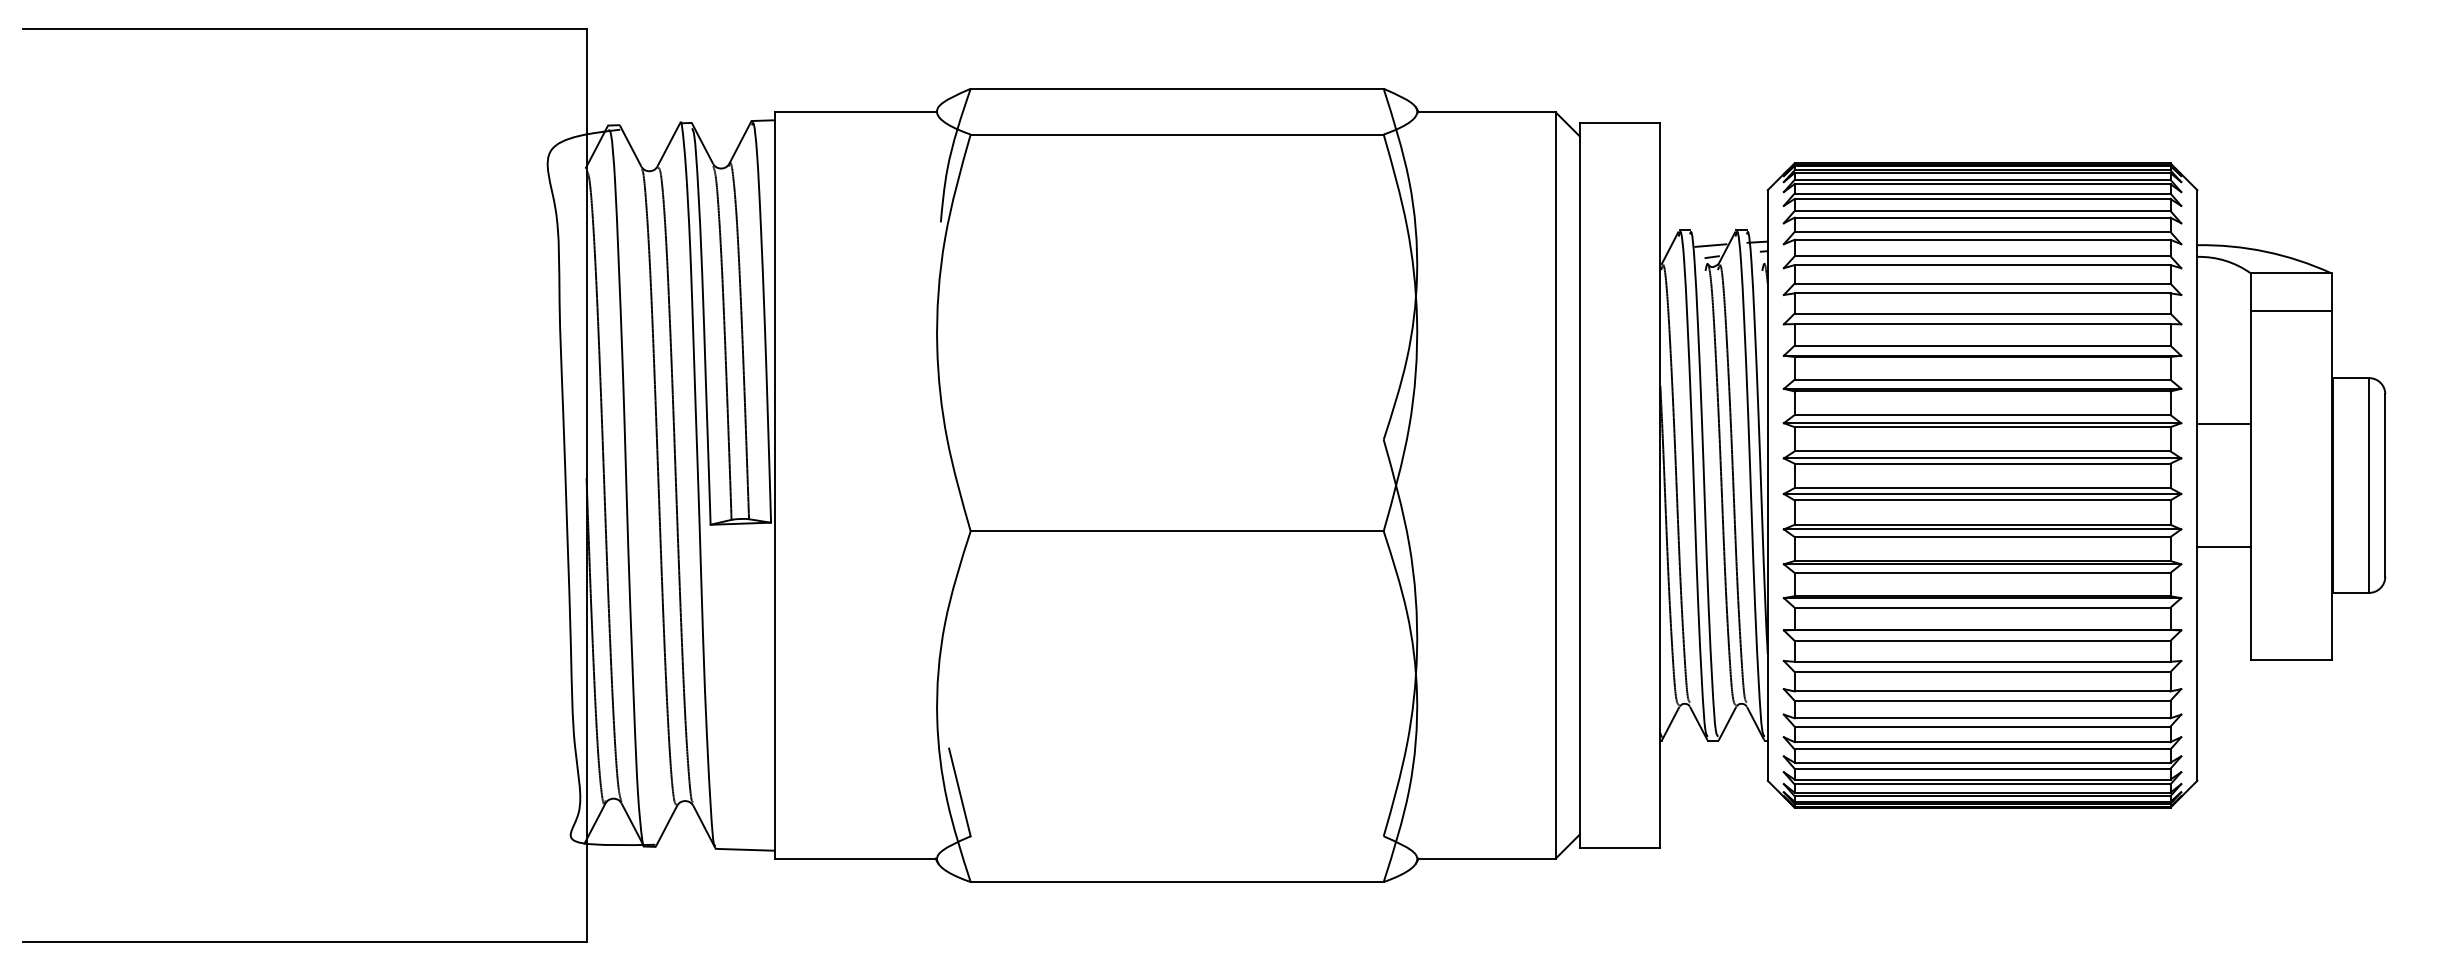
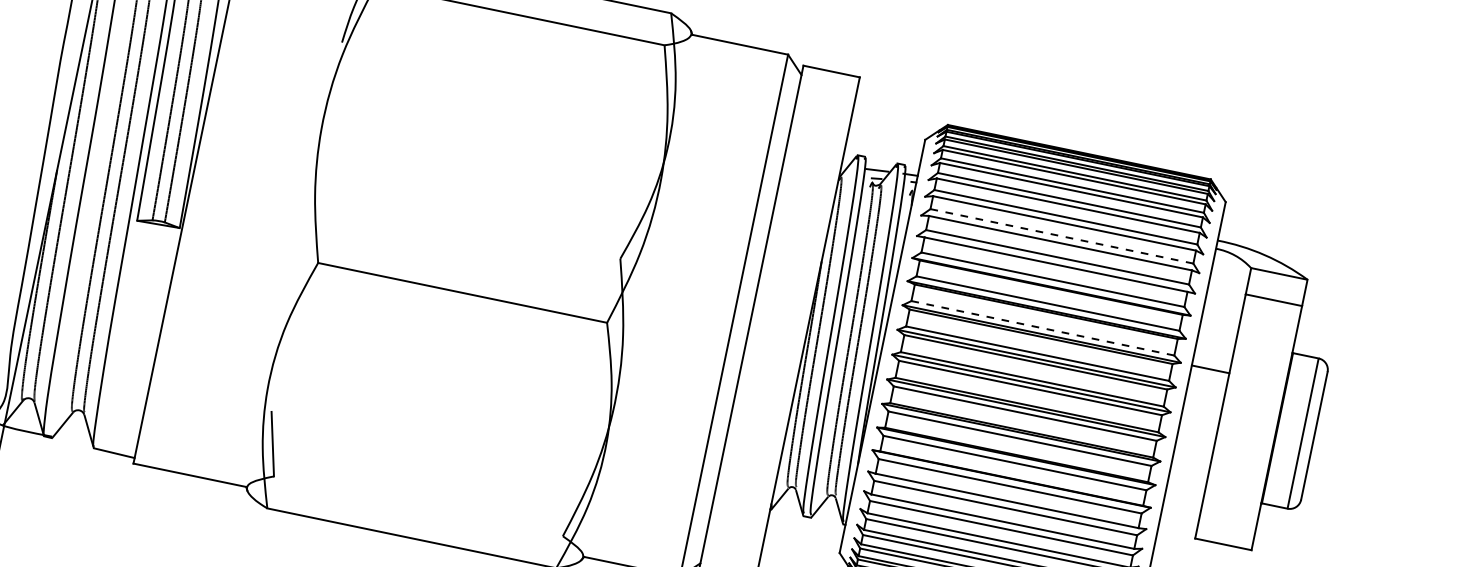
line: (1982, 283) -> (1061, 236), solid -> dashed
line: (1982, 415) -> (1042, 328), solid -> dashed
line: (2224, 547) -> (1192, 456), removed

